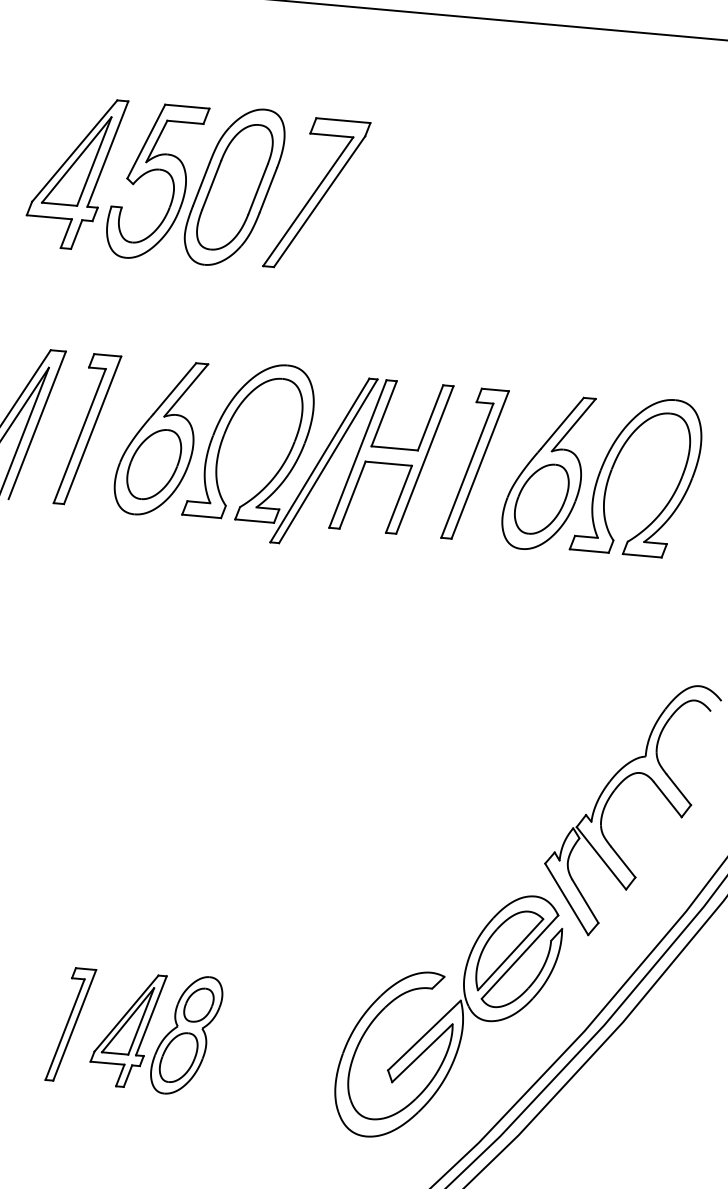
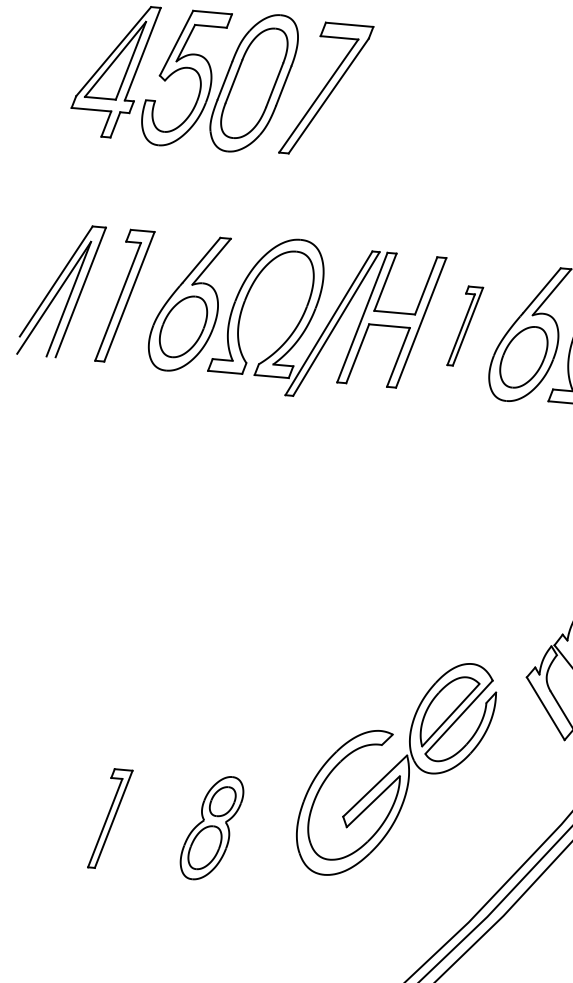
part: (474, 463) -> (464, 325), size x0.6
part: (448, 1016) -> (396, 769), moved
part: (128, 1030) -> (160, 823), removed

